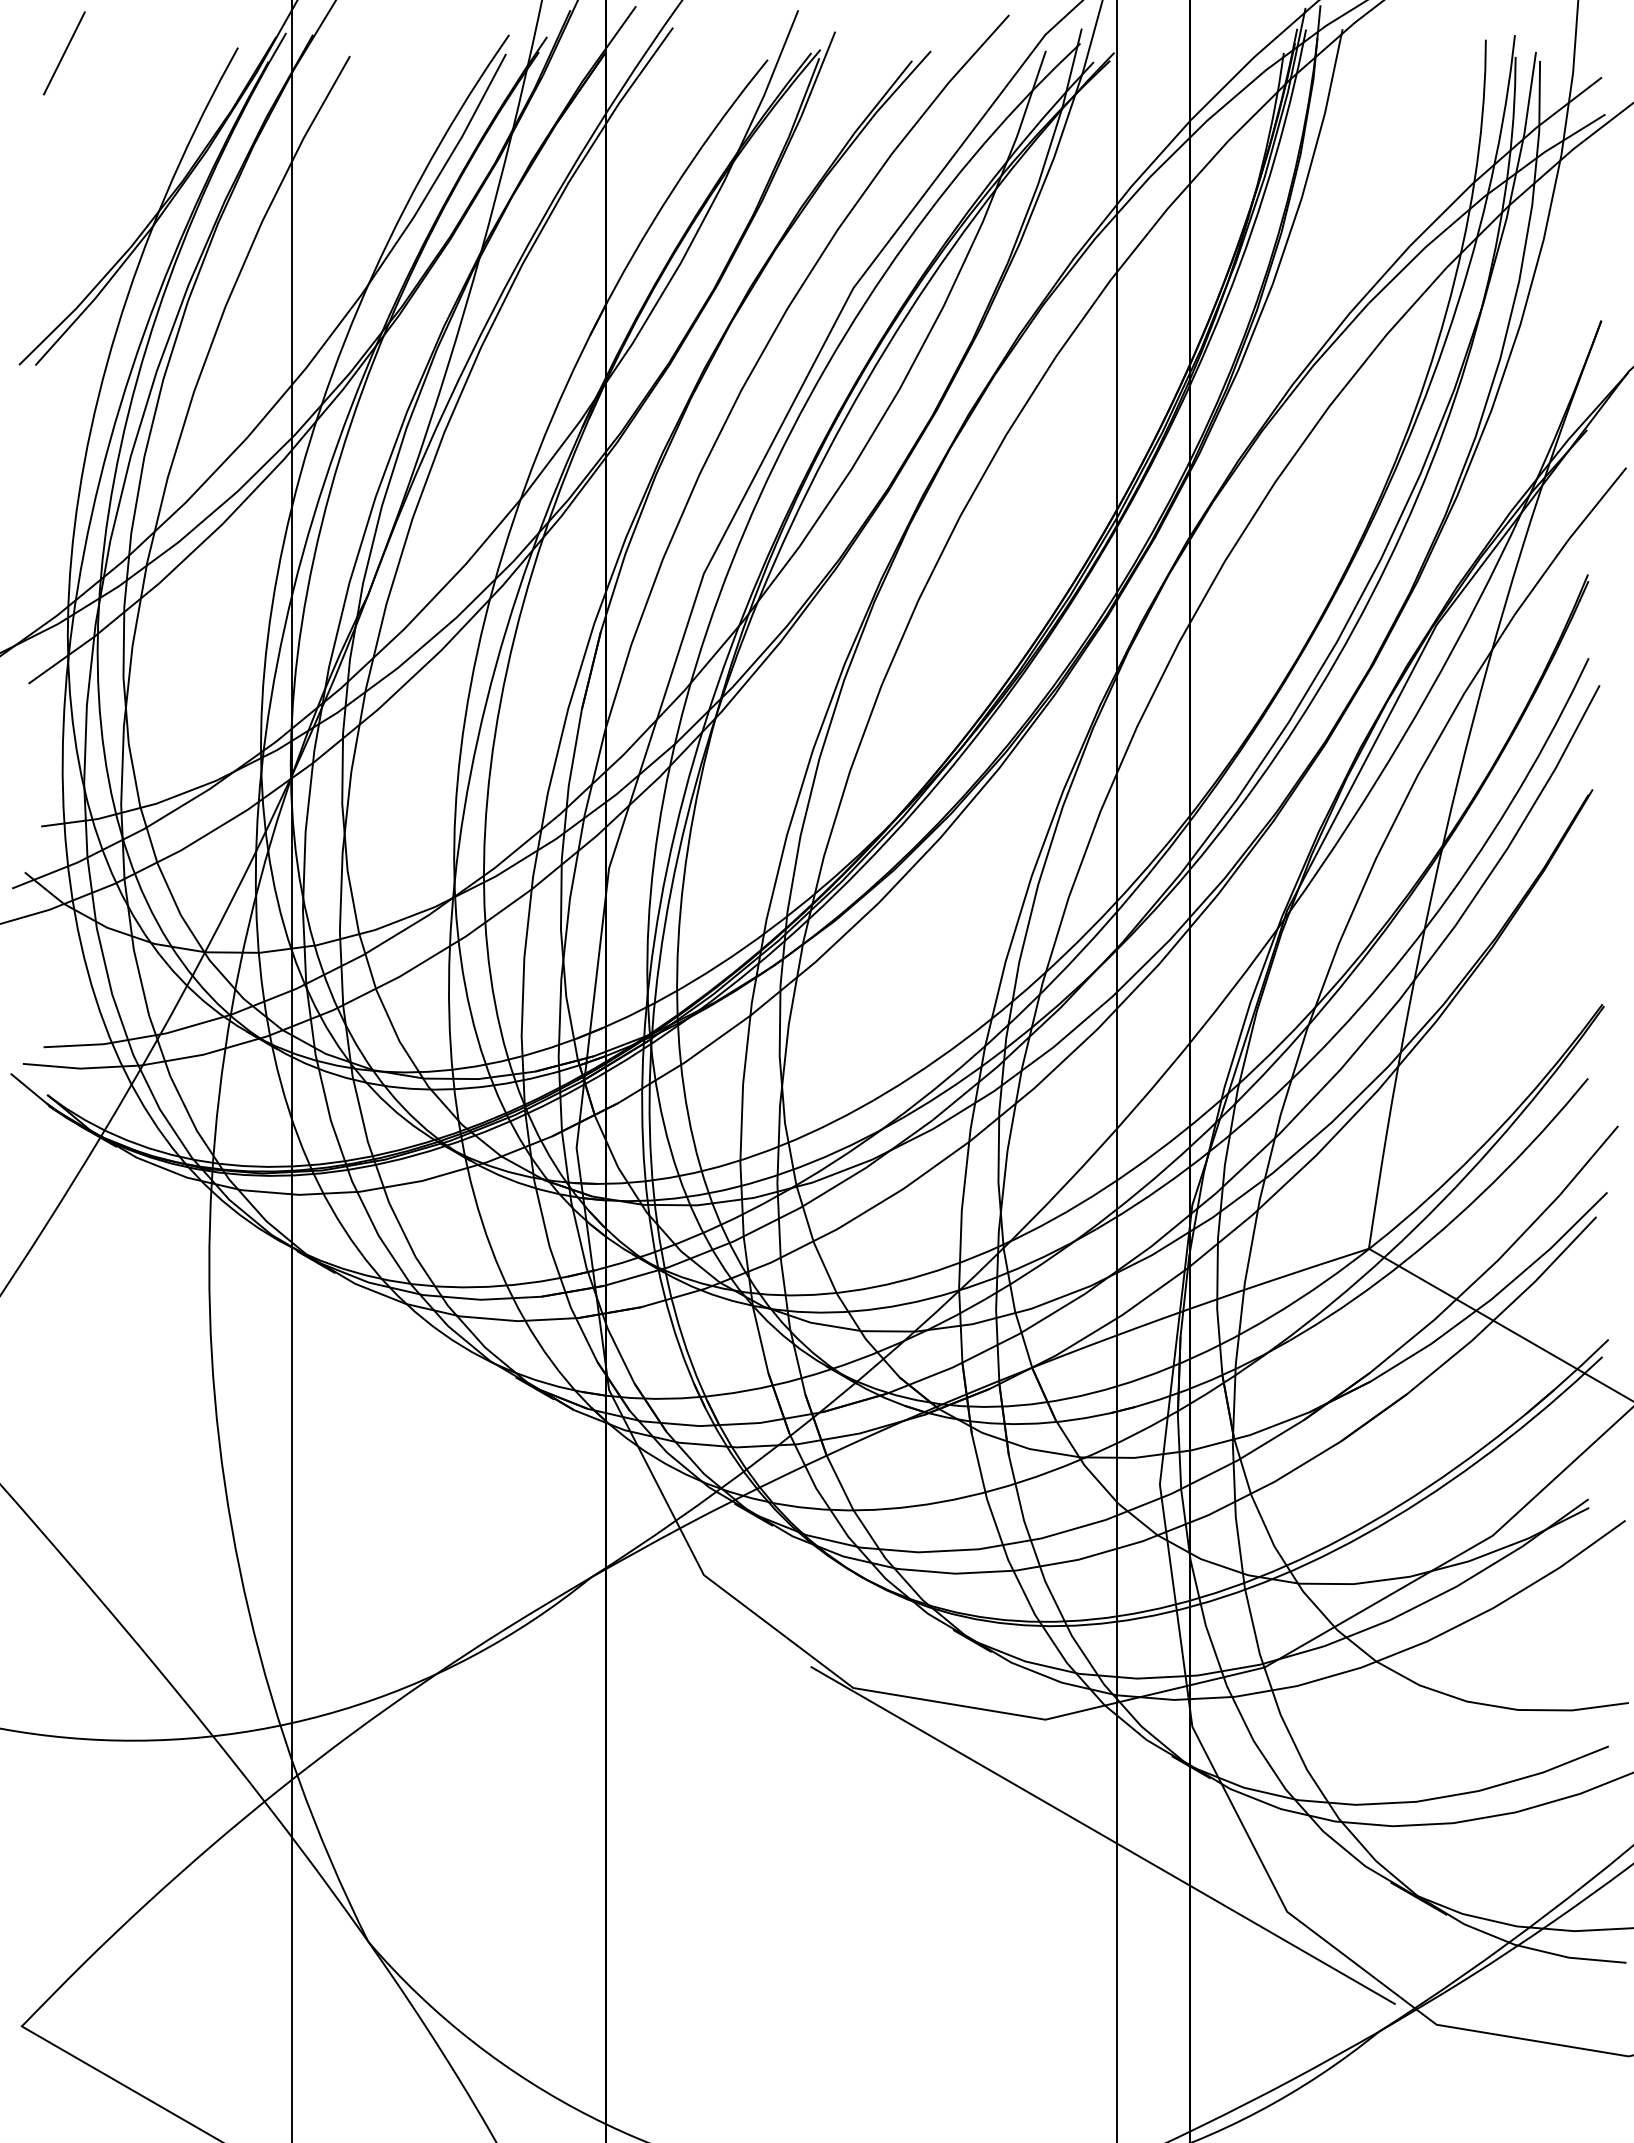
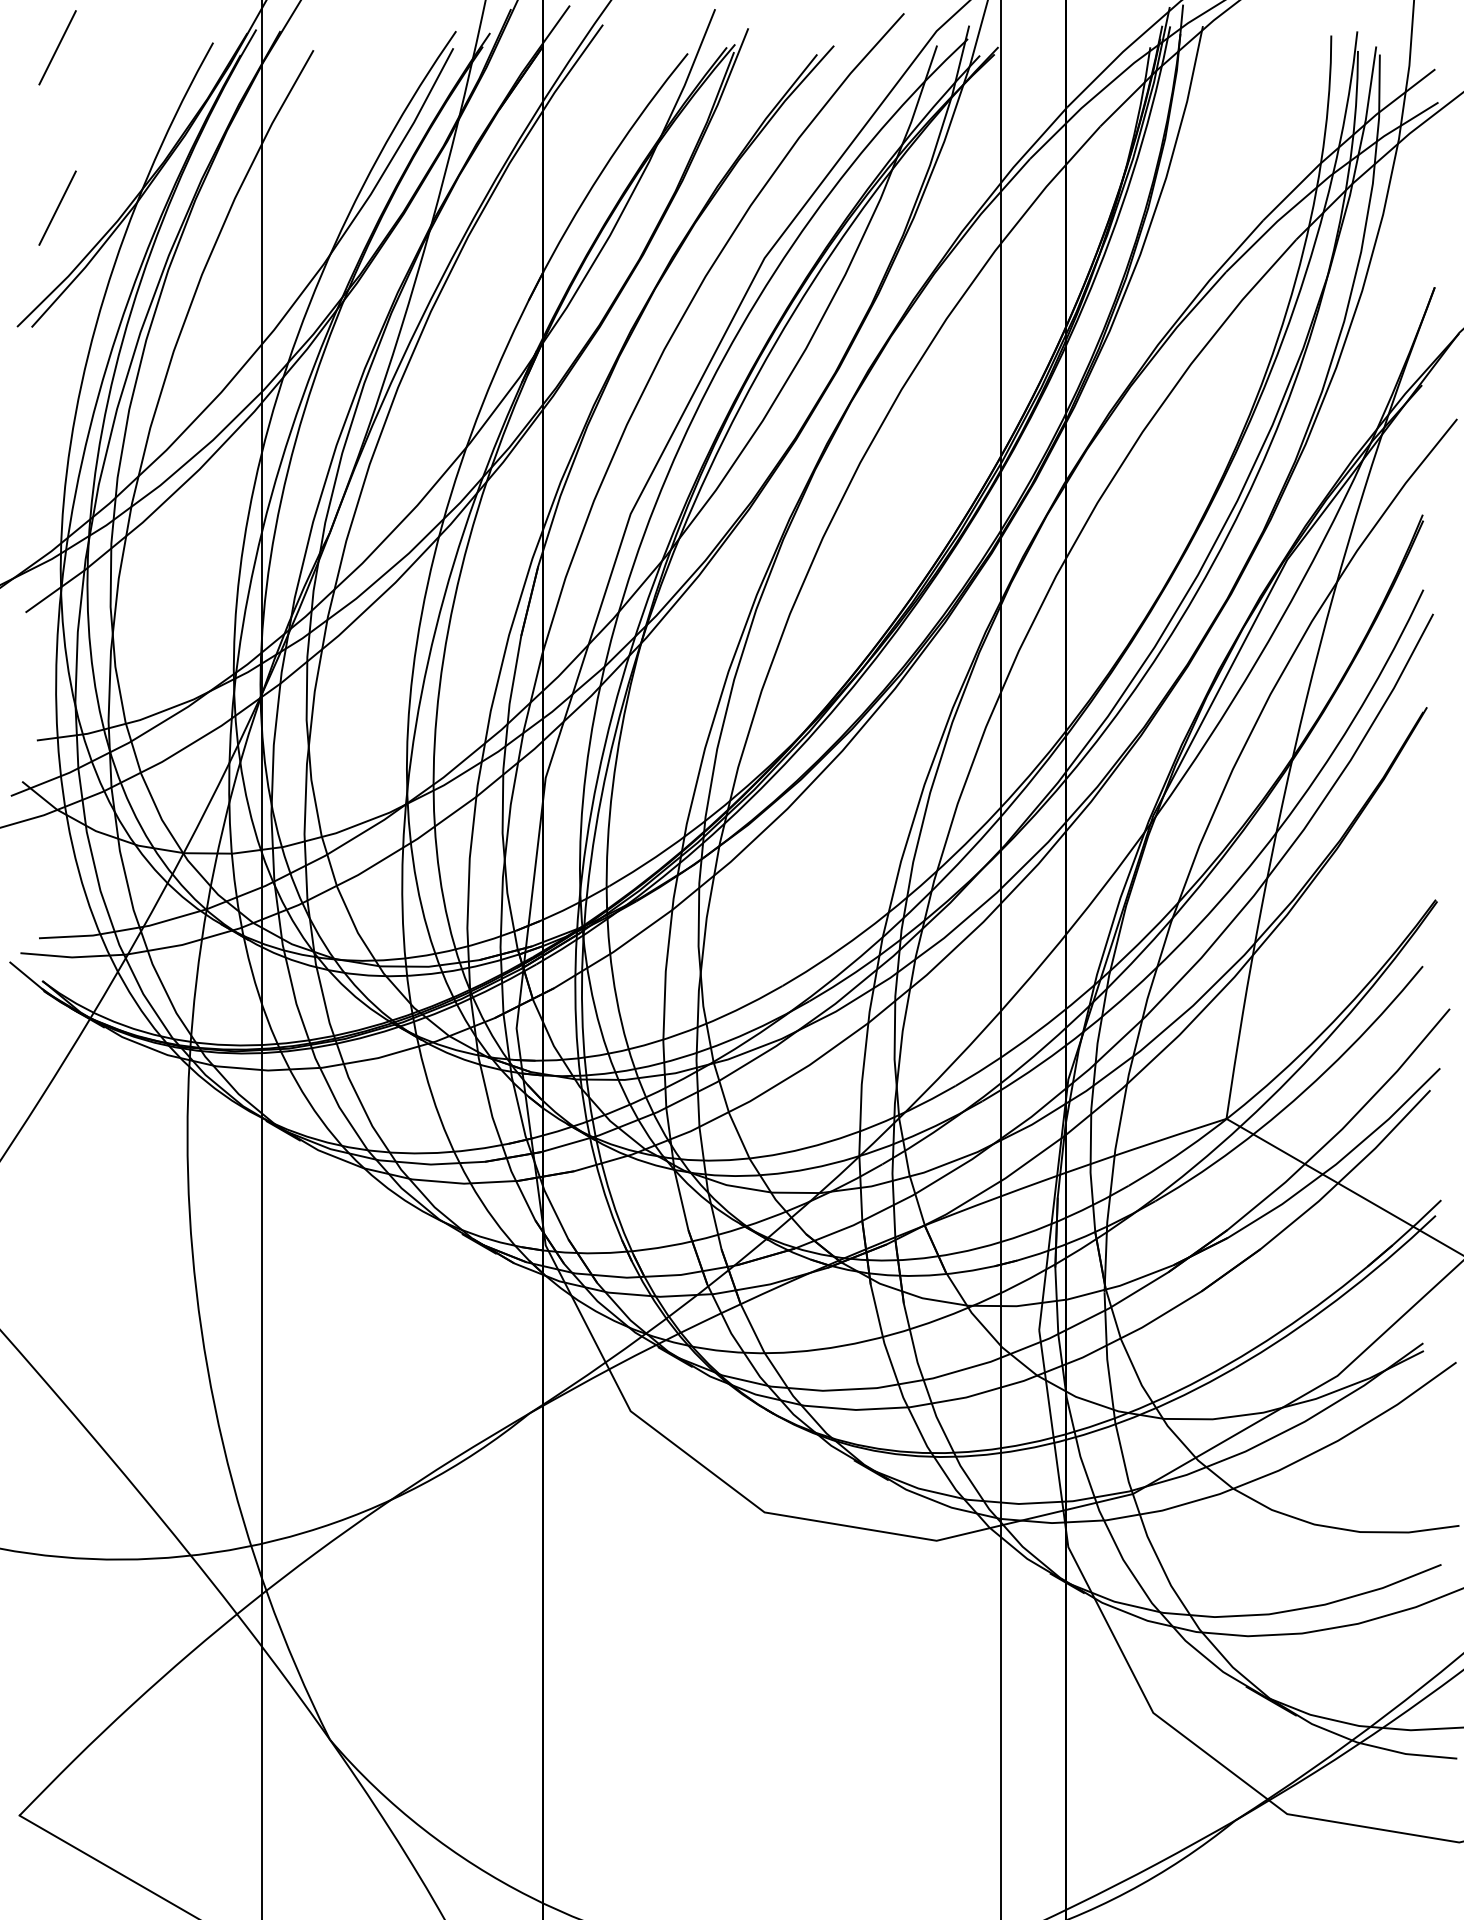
line: (64, 232) -> (57, 208), added
line: (1102, 1835) -> (987, 1644), removed

